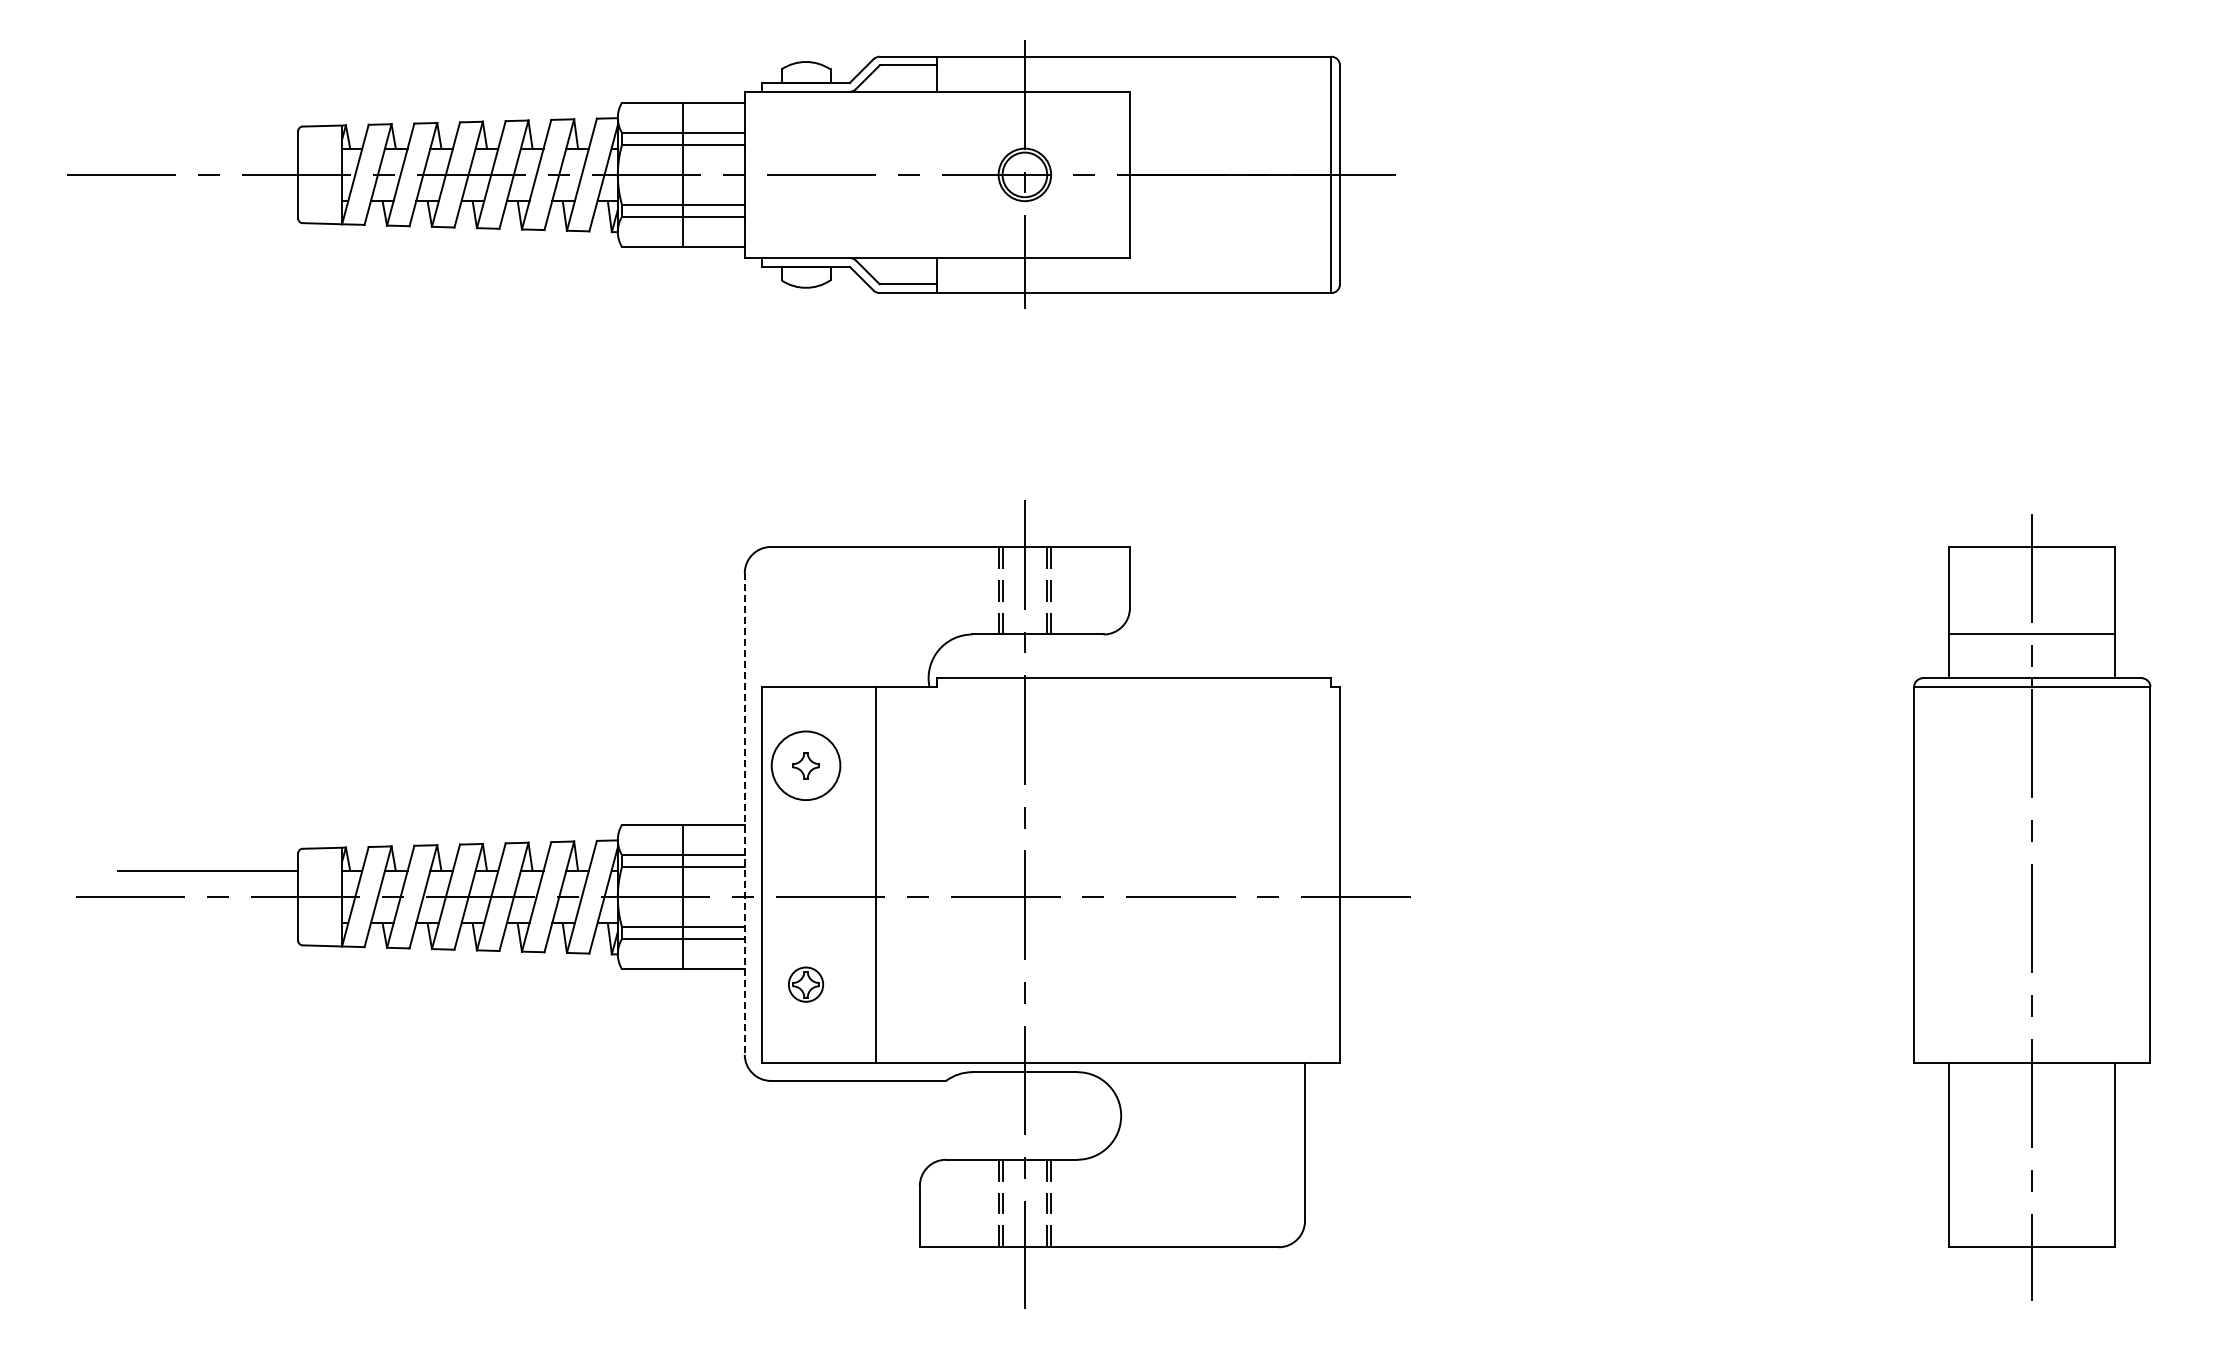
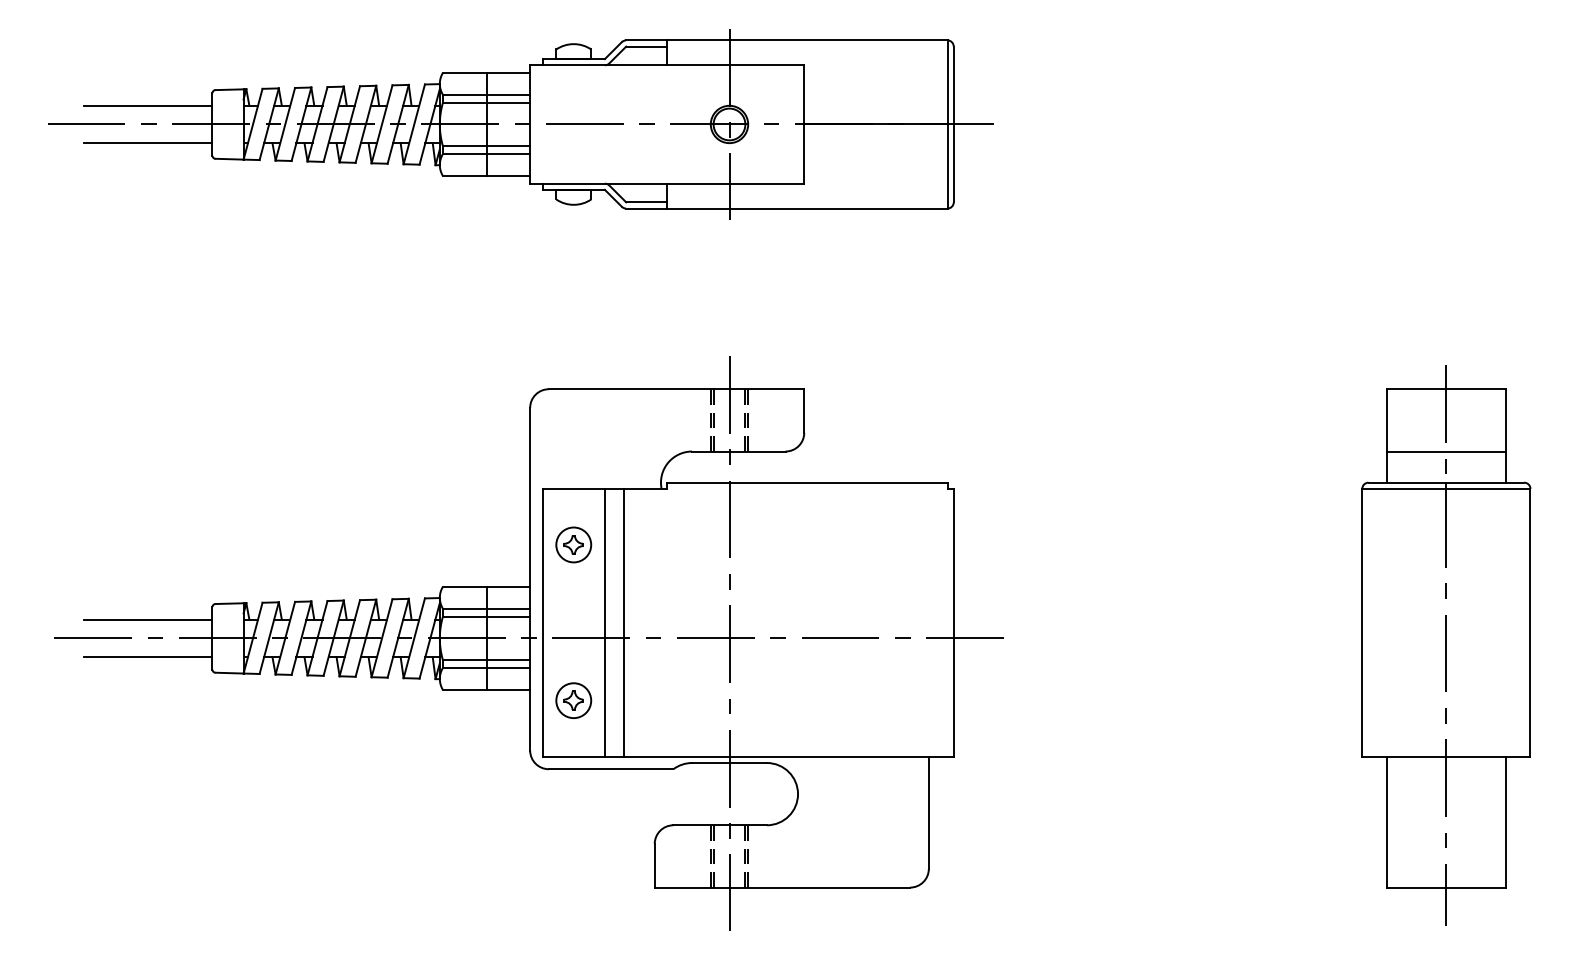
line: (207, 148) -> (147, 105), added
line: (207, 201) -> (147, 143), added
circle: (805, 765) -> (573, 544), size x0.71
line: (744, 813) -> (529, 578), dashed -> solid
line: (849, 875) -> (604, 623), added
line: (207, 923) -> (147, 657), added
circle: (805, 984) -> (573, 700), size x1.43

